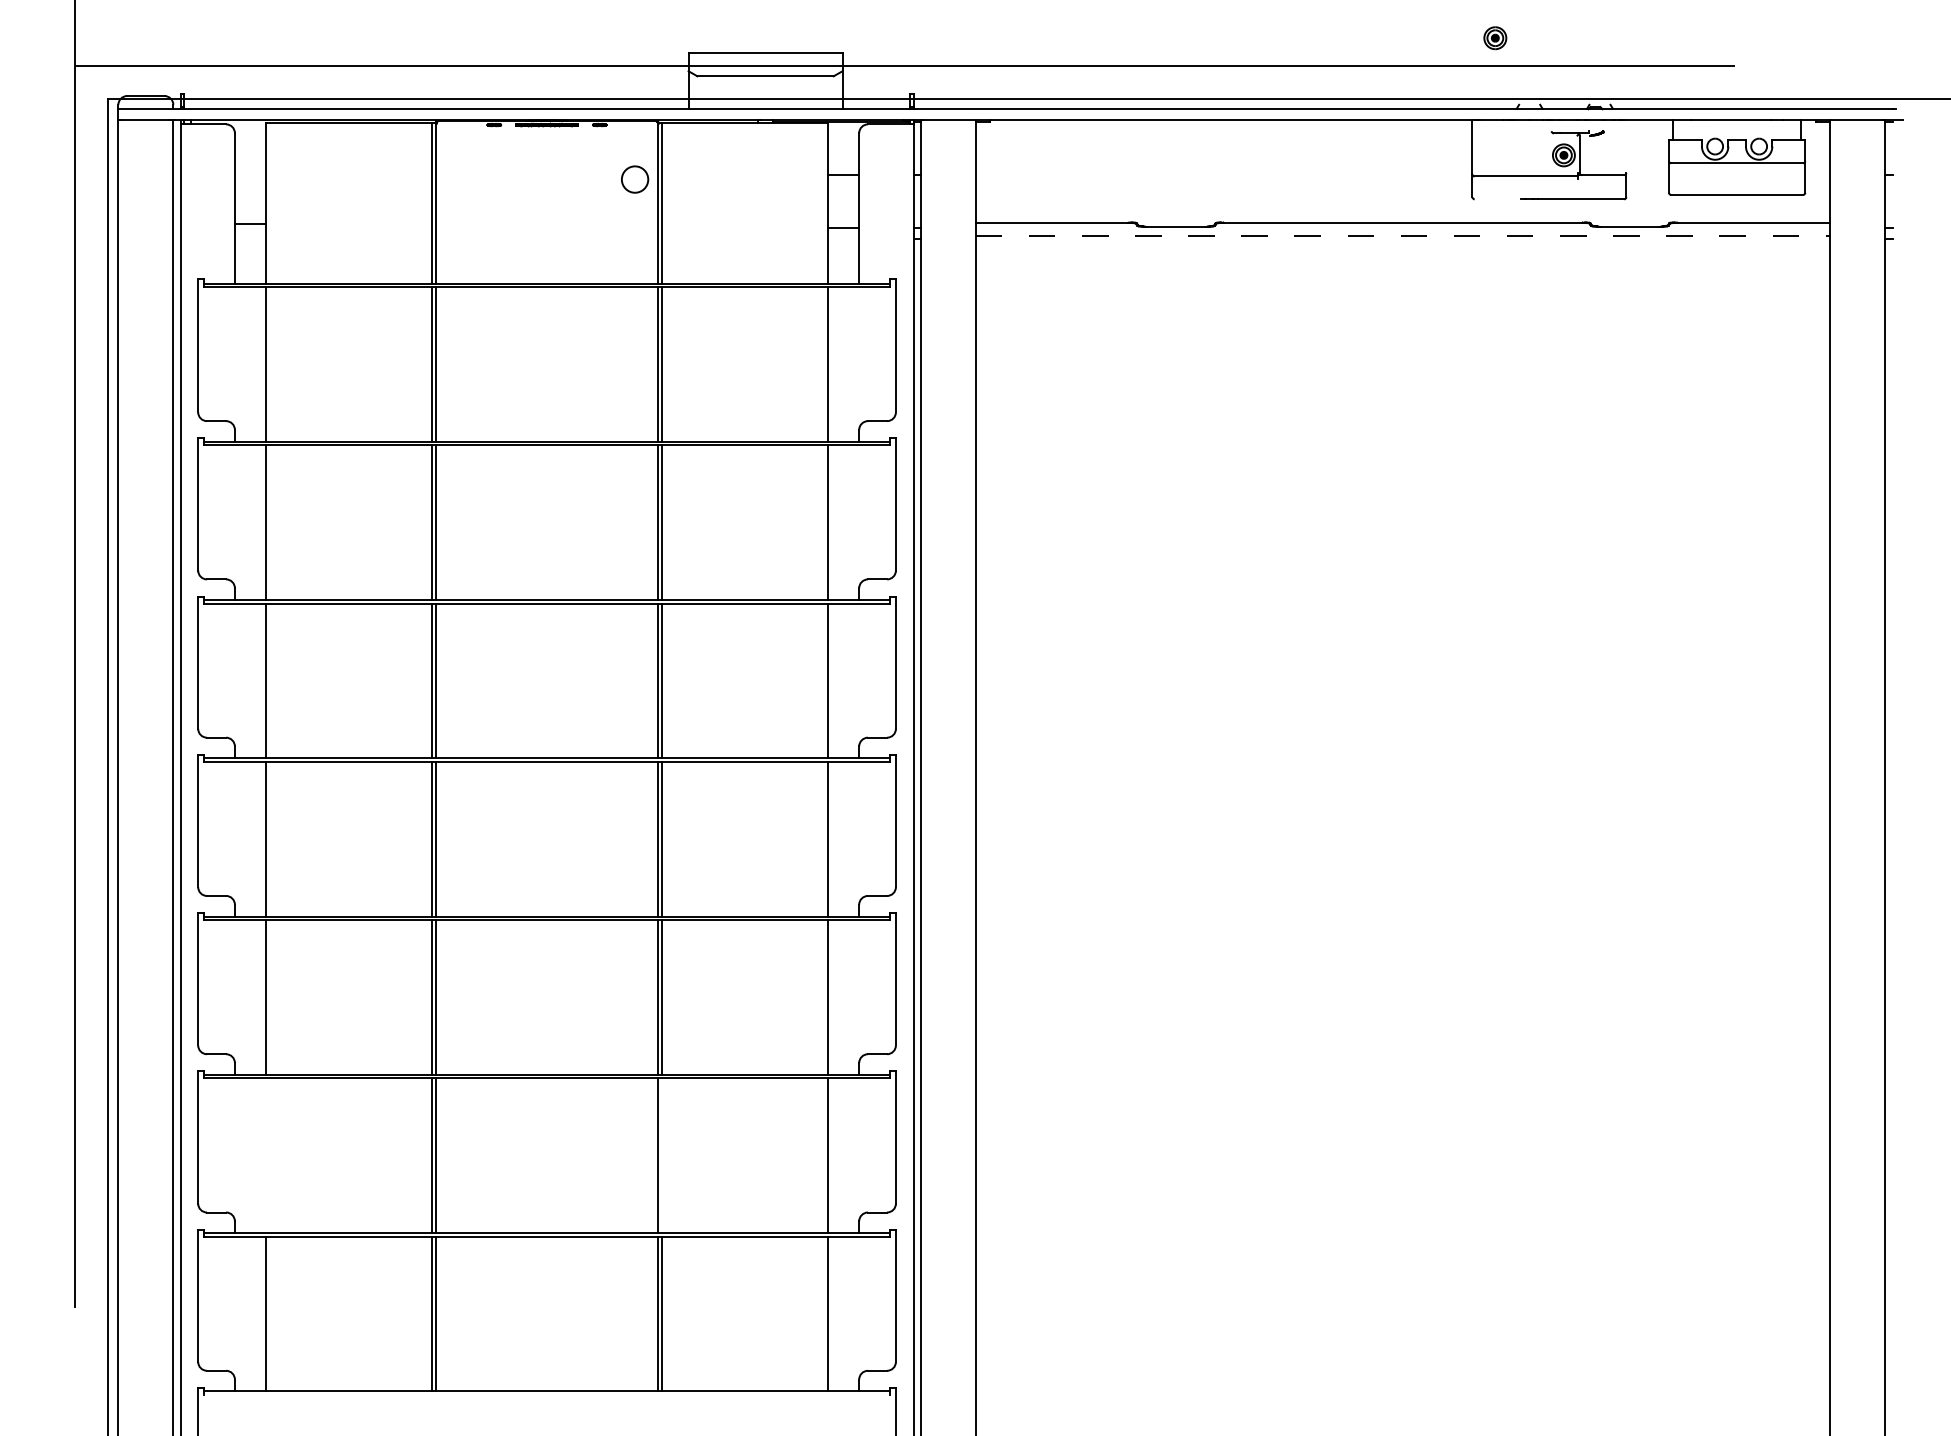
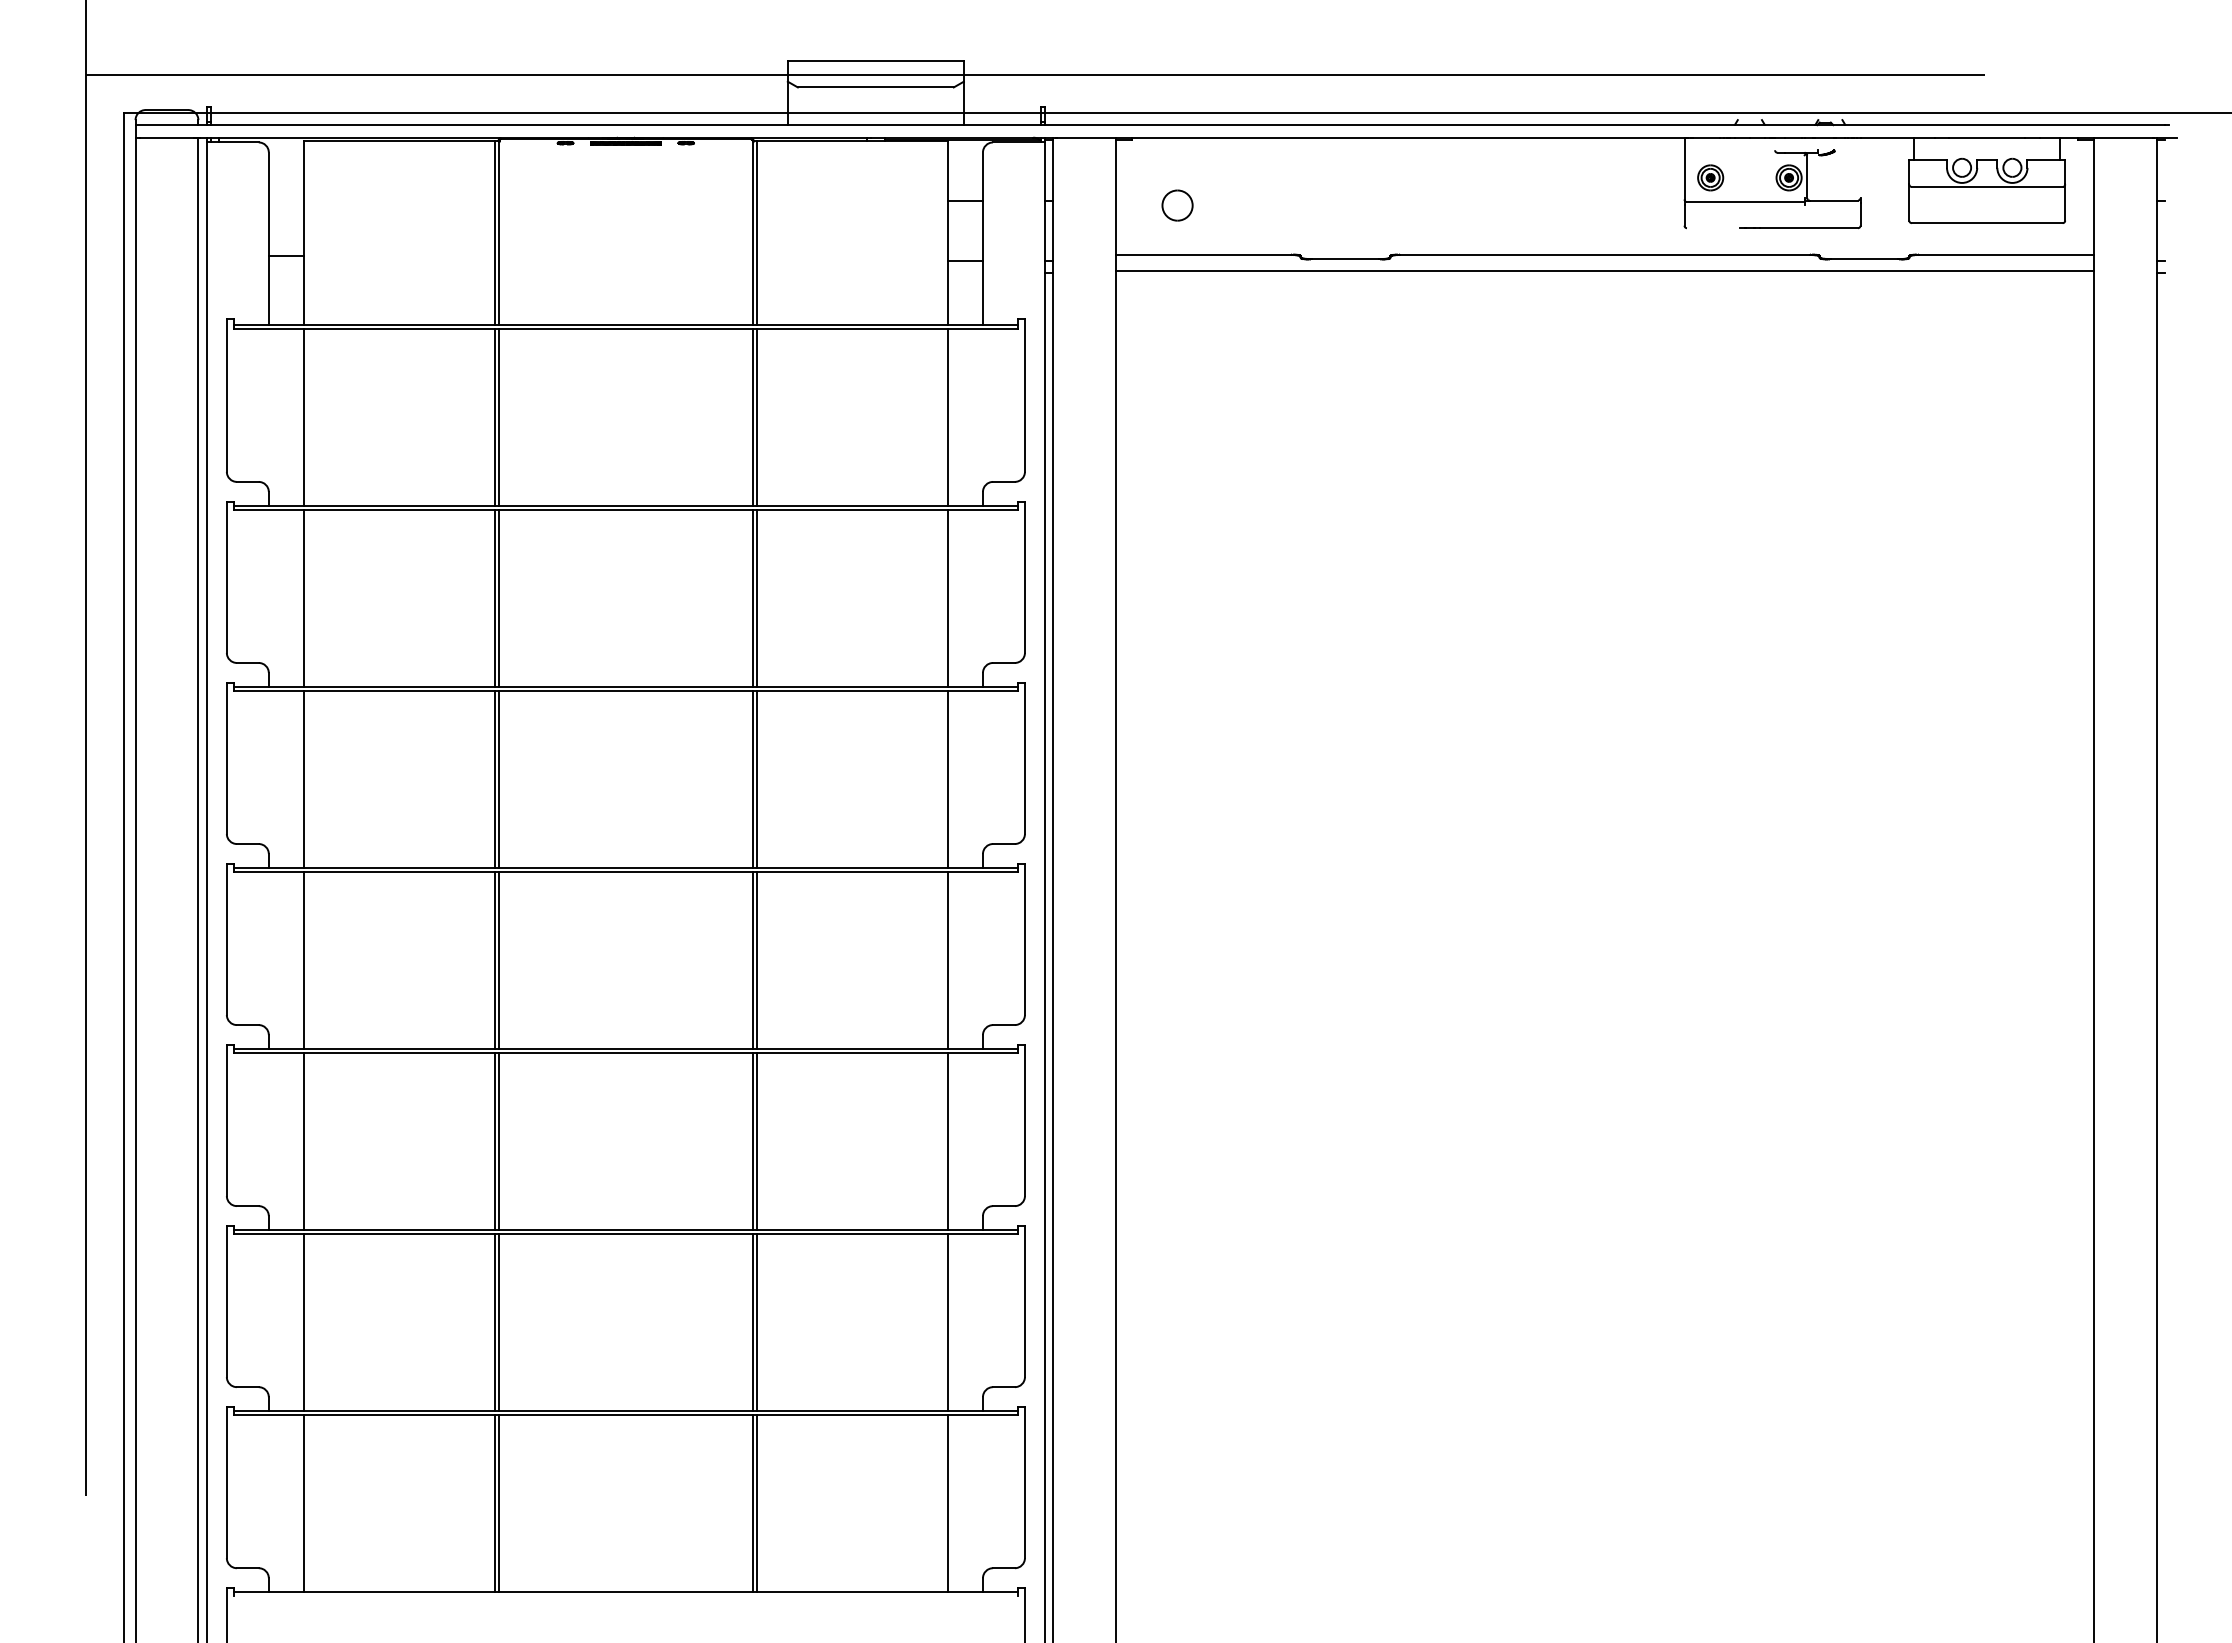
part: (1495, 37) -> (1710, 177), moved
part: (634, 179) -> (1177, 205), moved
line: (1403, 236) -> (1605, 270), dashed -> solid
line: (266, 1155) -> (304, 1321), added
line: (662, 1155) -> (757, 1321), added

